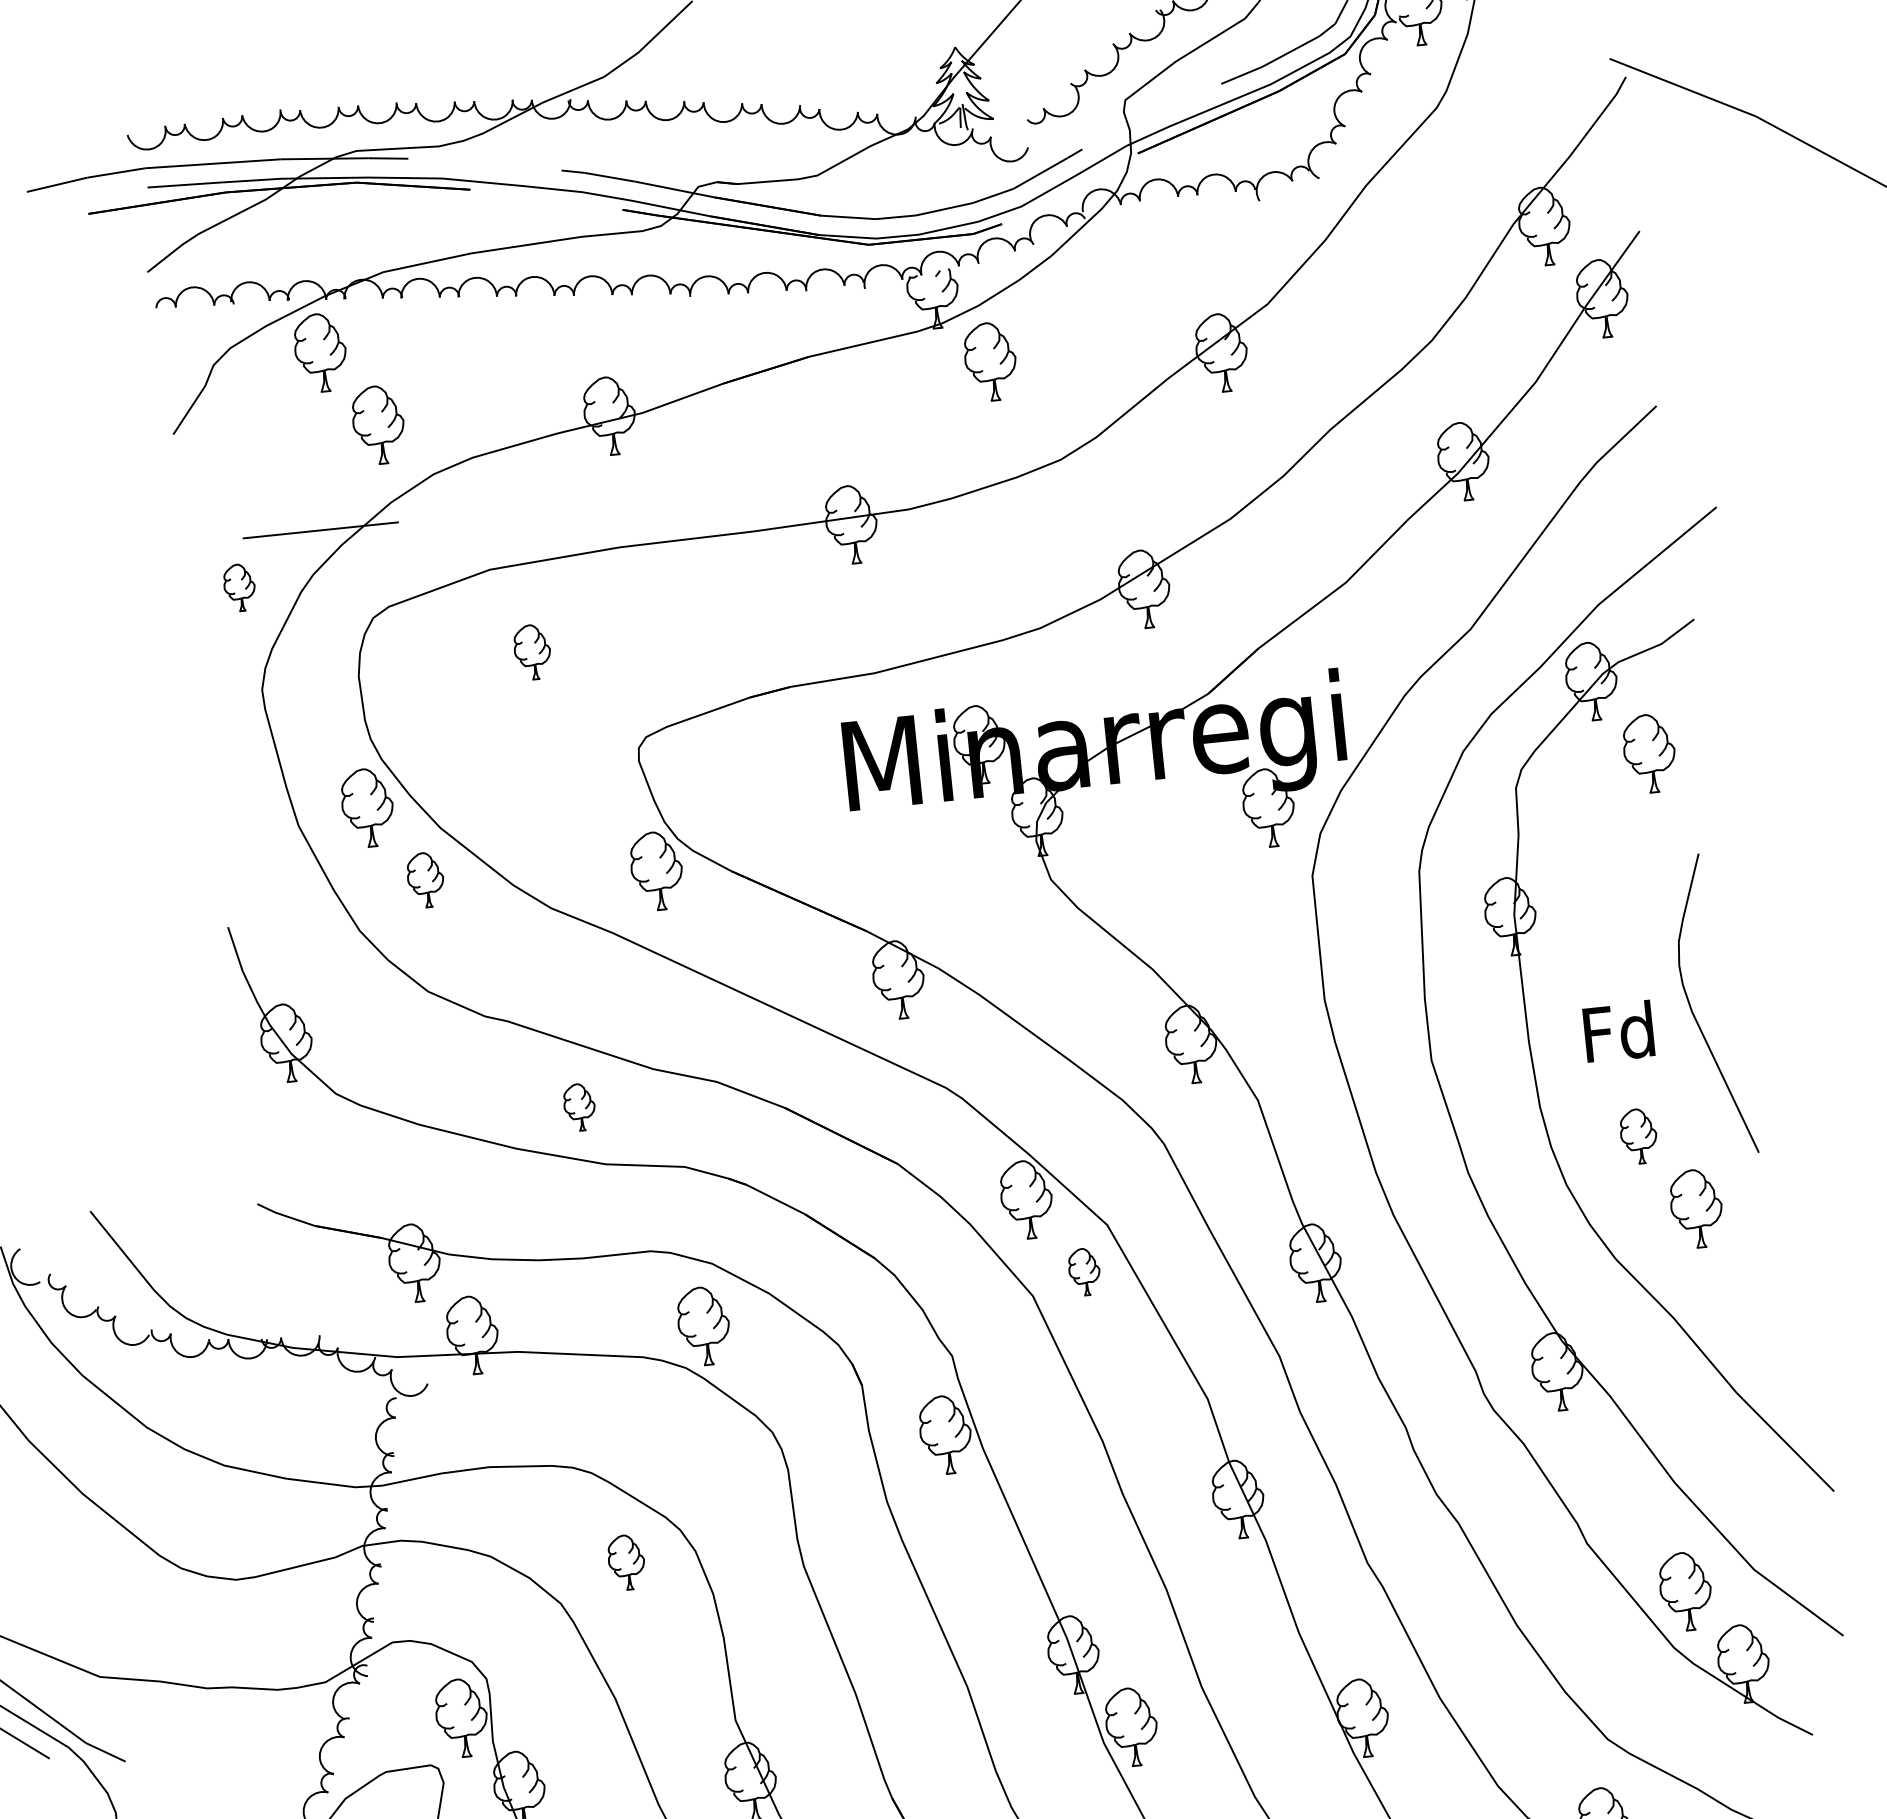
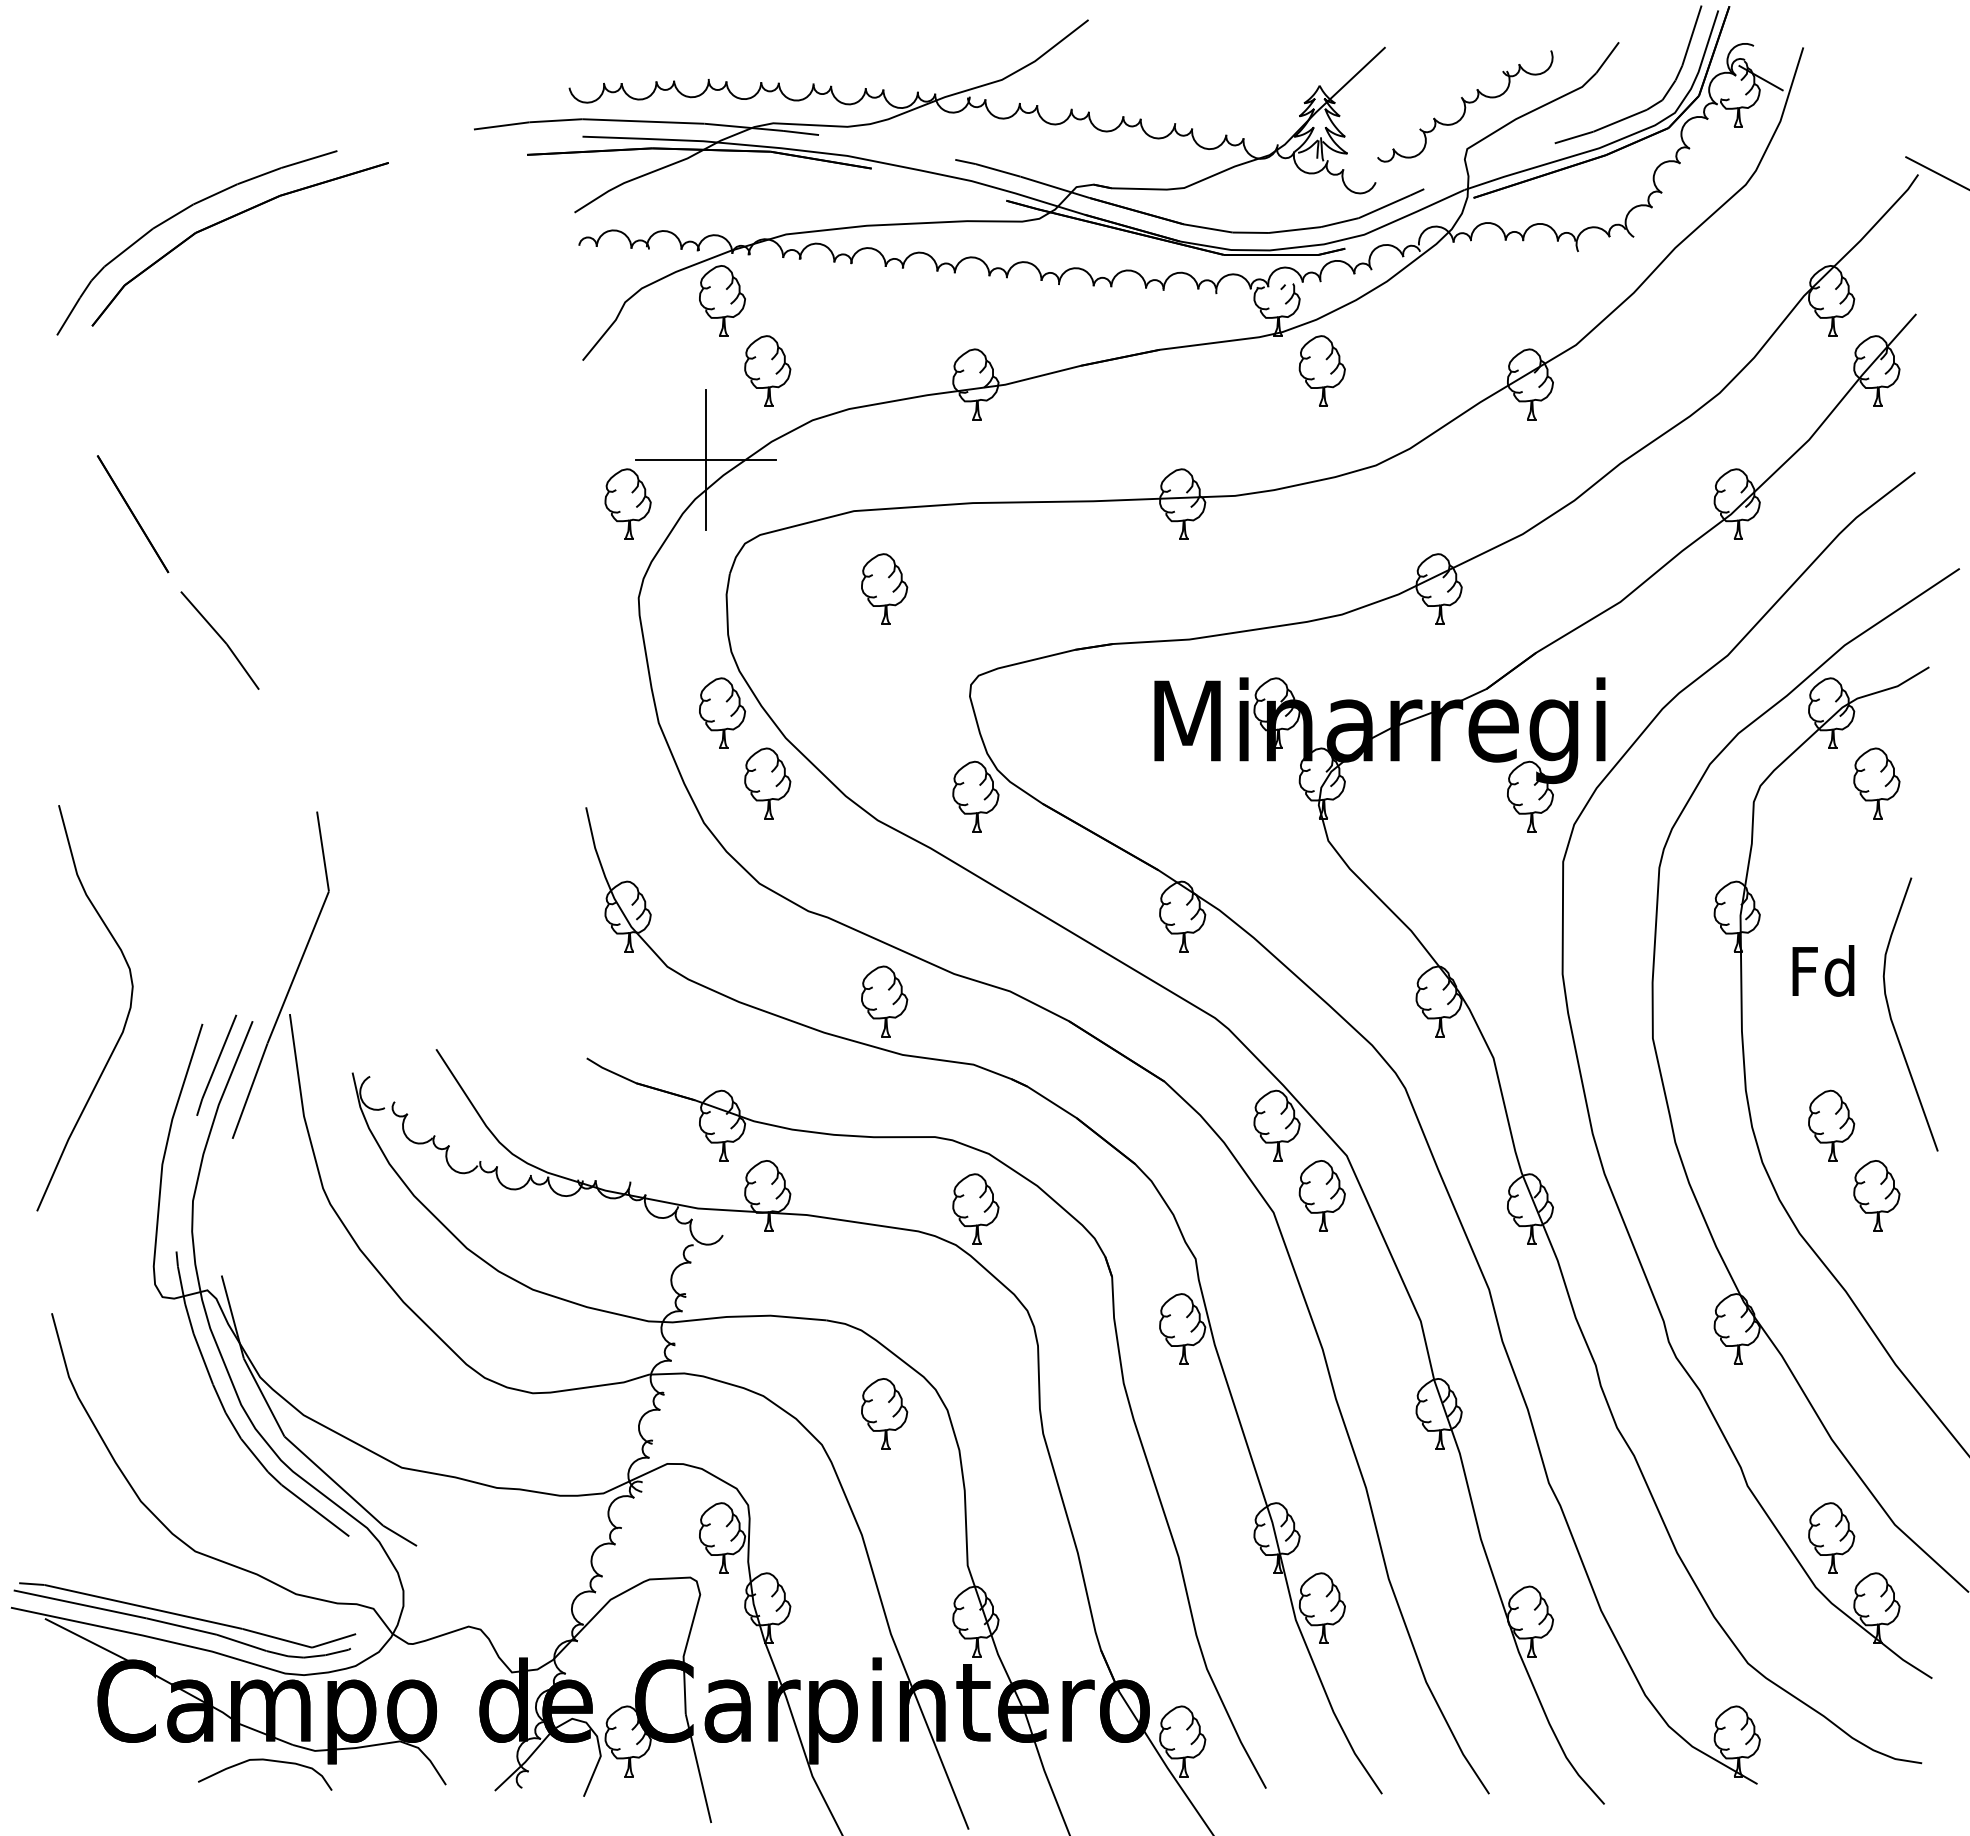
line: (321, 530) -> (706, 460), added
part: (239, 587) -> (627, 503), size x1.67
part: (532, 651) -> (884, 588), size x1.43
part: (425, 880) -> (767, 783), size x1.43
text: (1618, 1031) -> (1823, 970), moved
part: (579, 1107) -> (884, 1001), size x1.67
part: (1638, 1136) -> (1831, 1125), size x1.43
part: (1083, 1271) -> (1321, 1195), size x1.67
part: (626, 1562) -> (884, 1413), size x1.43

